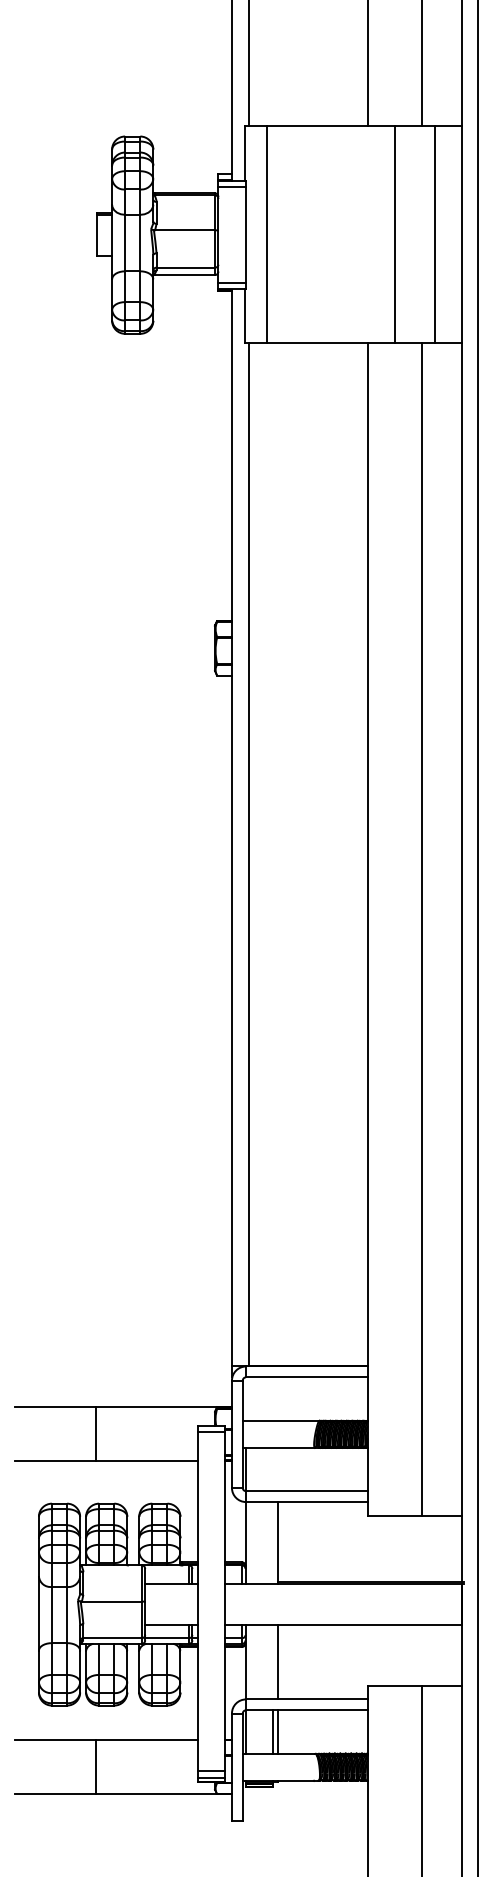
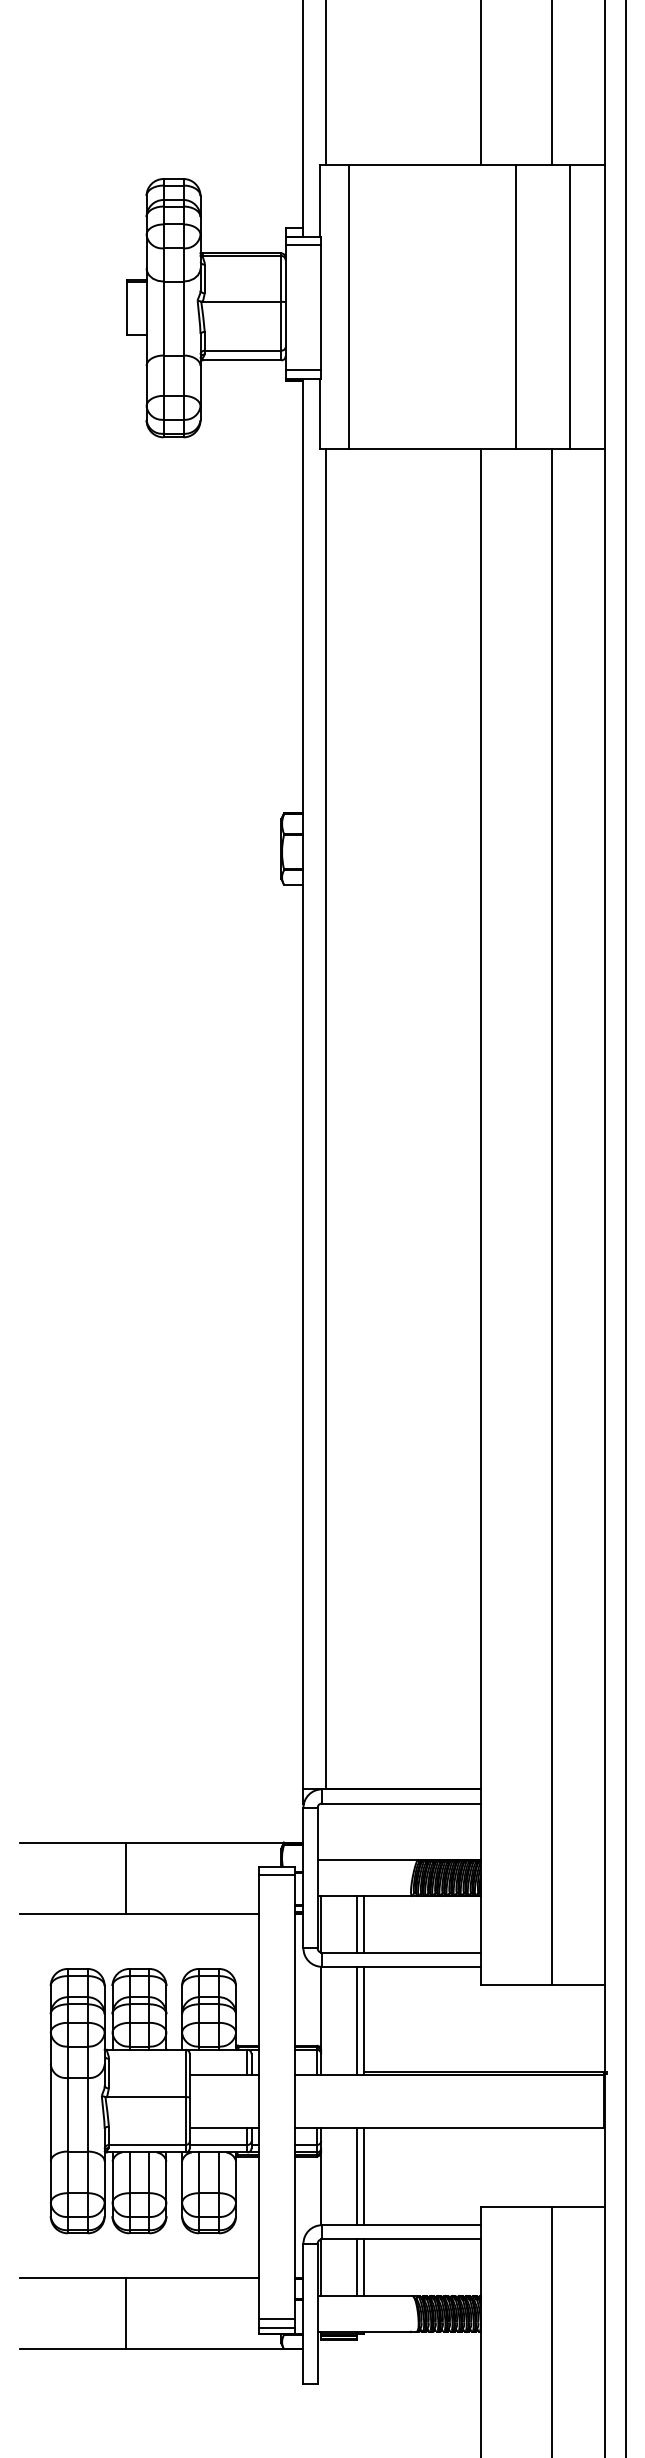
line: (272, 1468) -> (356, 1923), added
line: (277, 1468) -> (363, 1923), added
line: (272, 1543) -> (356, 2020), added
line: (272, 1662) -> (356, 2176), added

